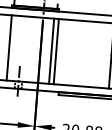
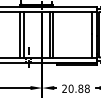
line: (13, 47) -> (23, 34), added

